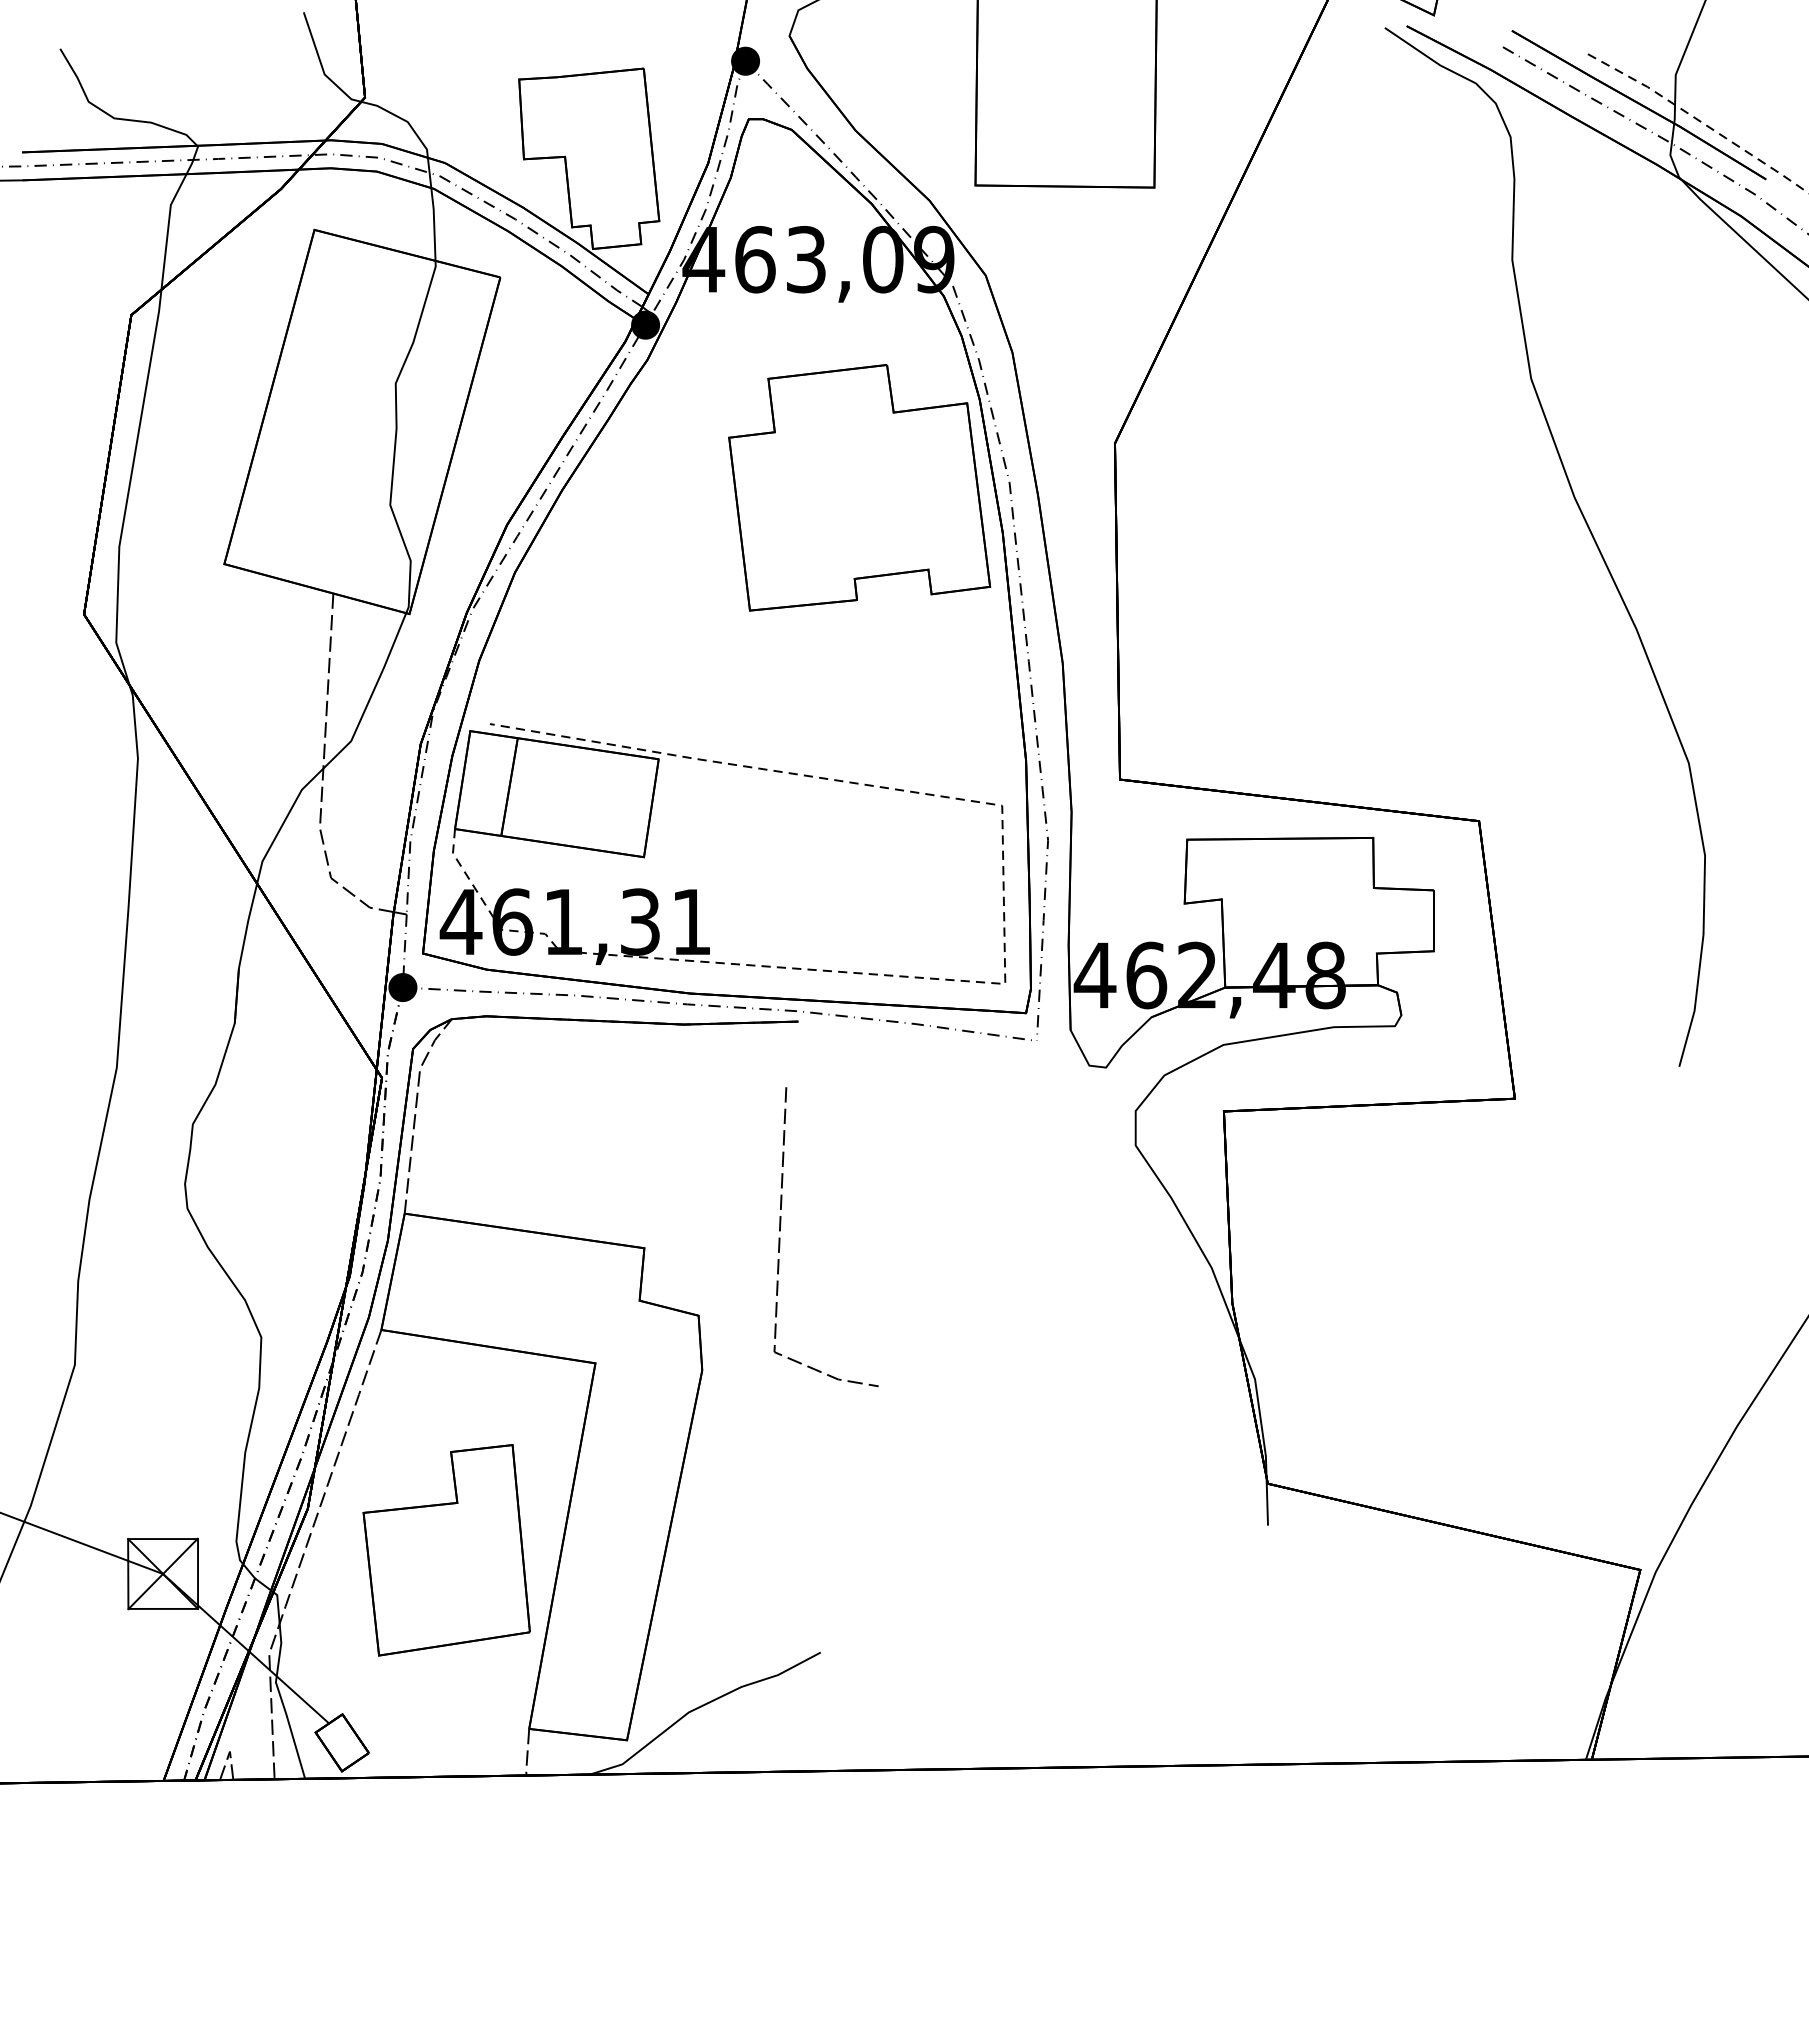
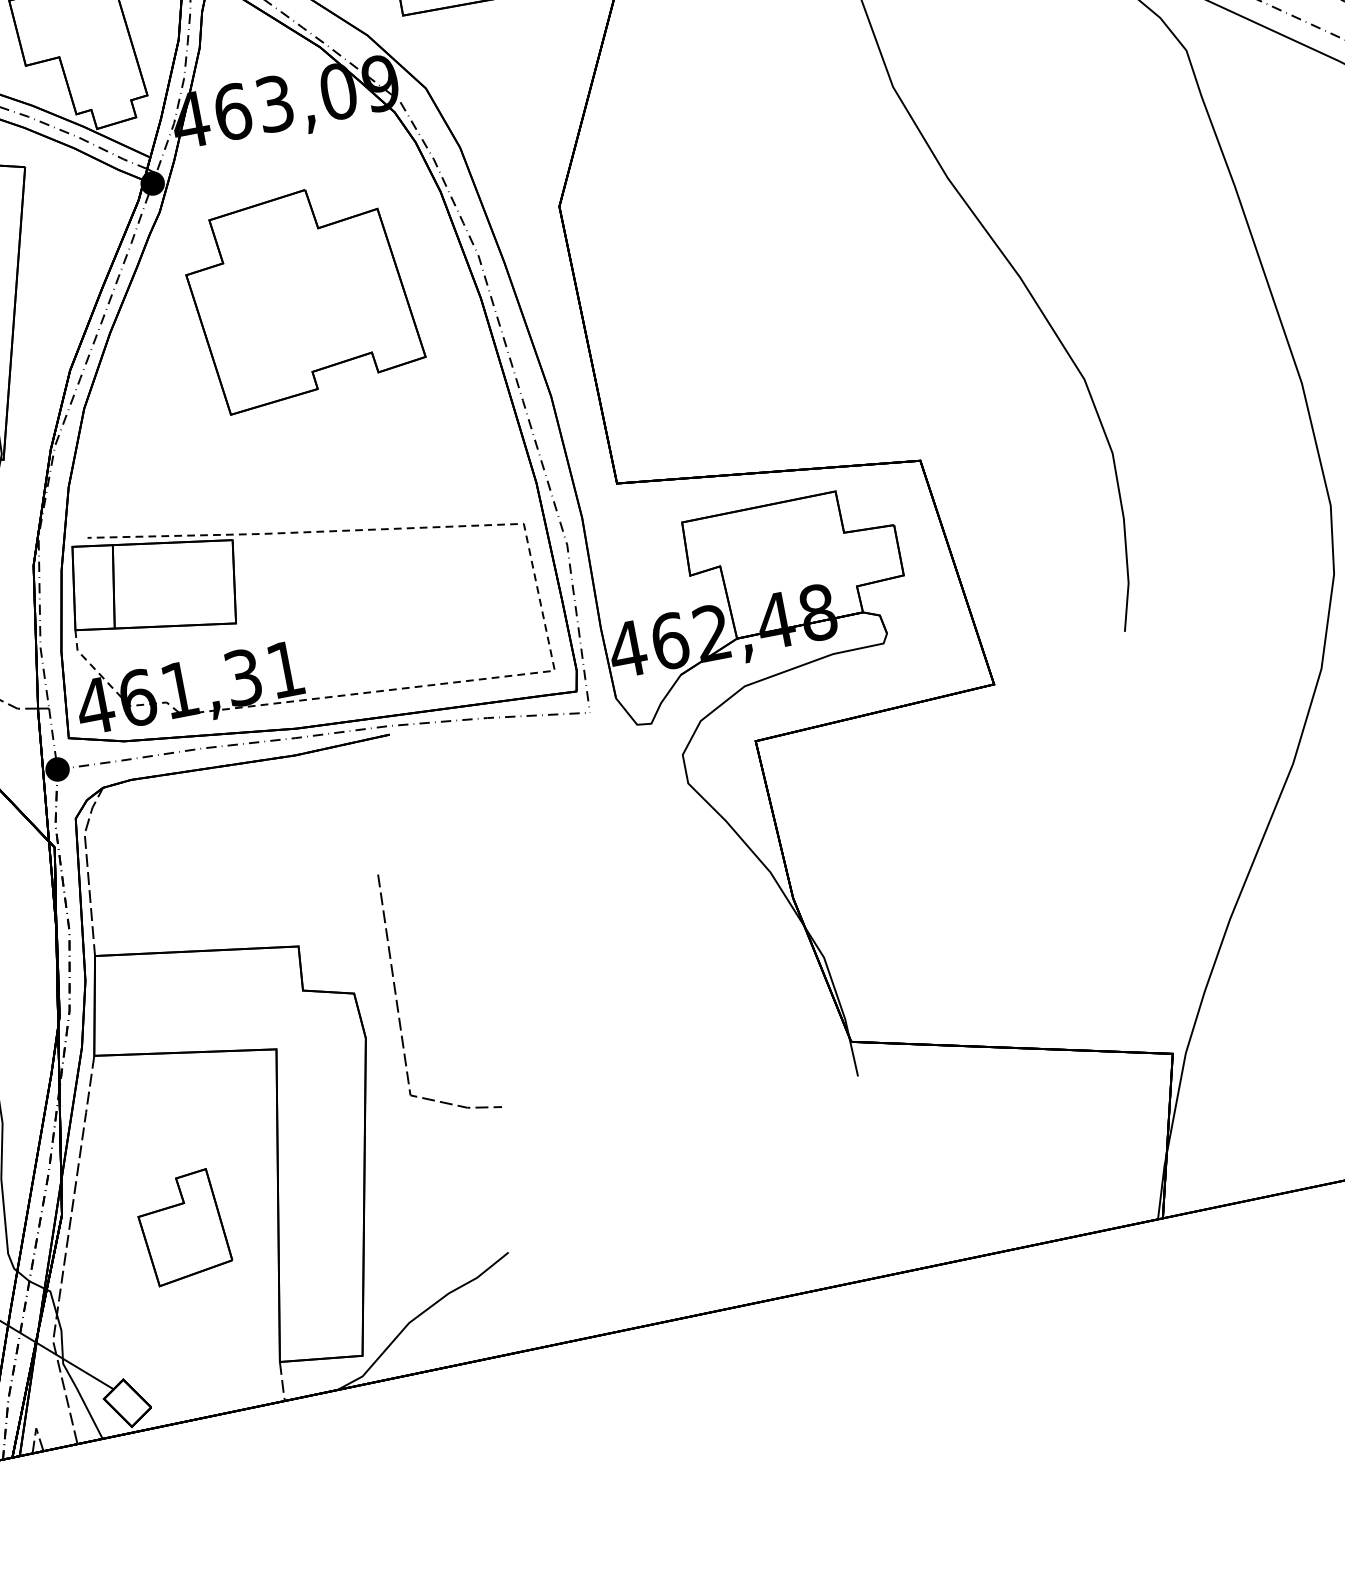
part: (859, 487) -> (301, 295), moved
line: (780, 1237) -> (397, 999), moved
part: (446, 1550) -> (183, 1227), size x0.6

